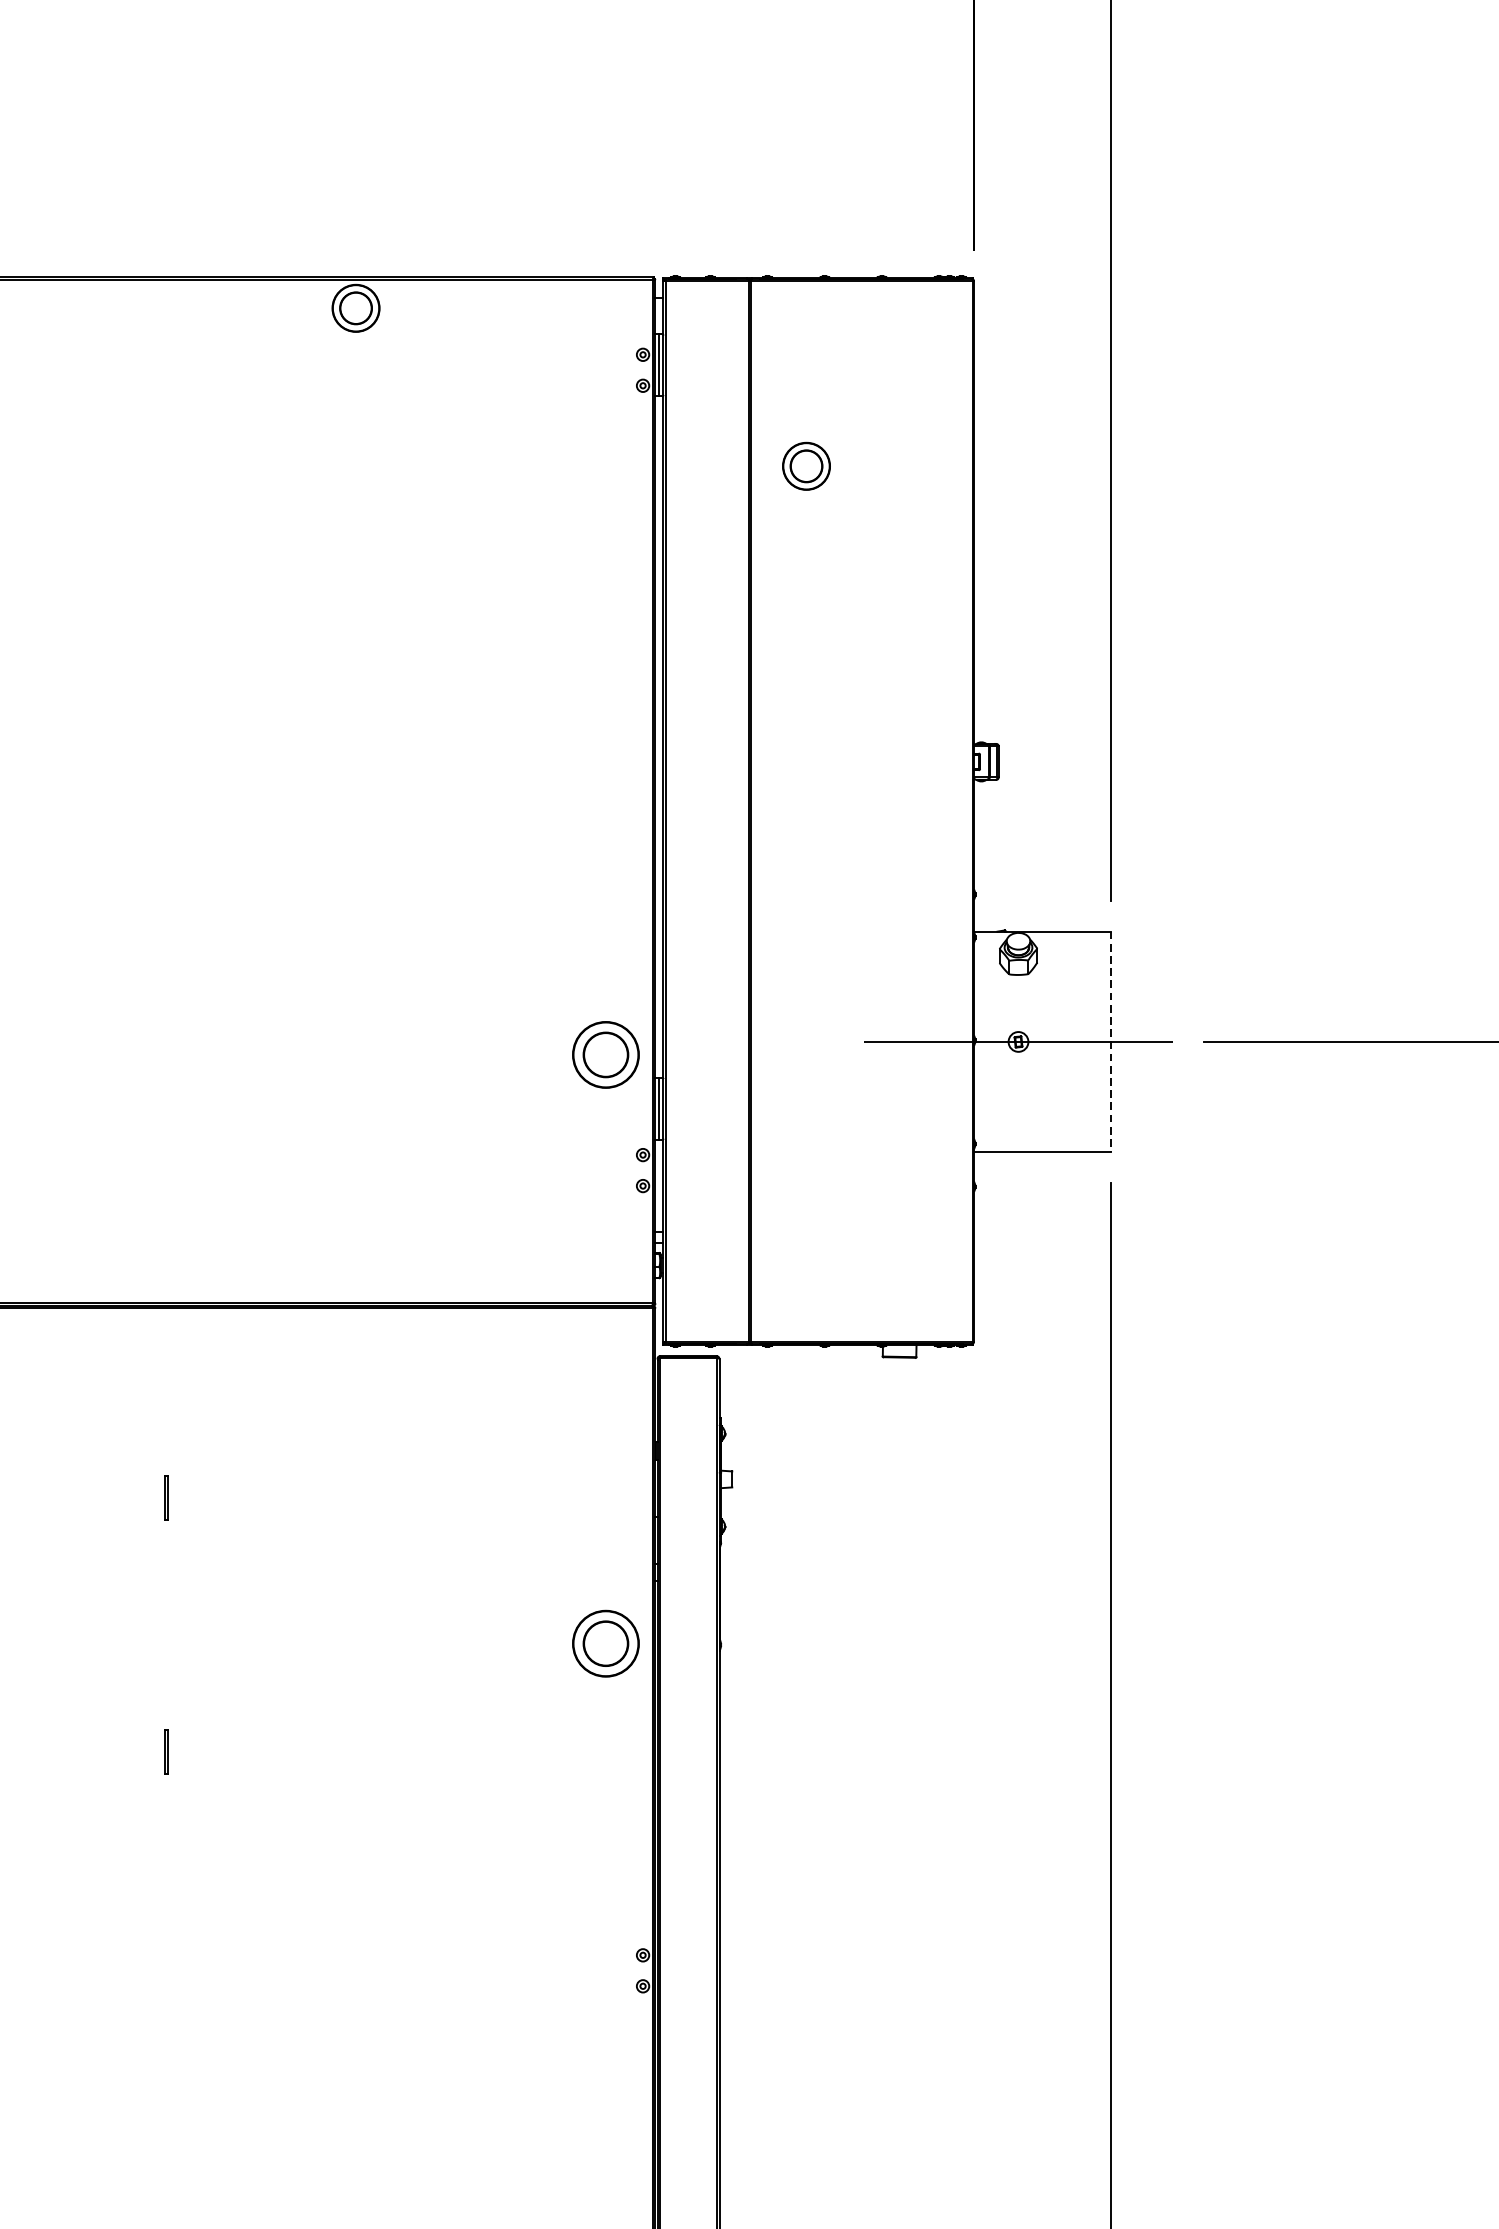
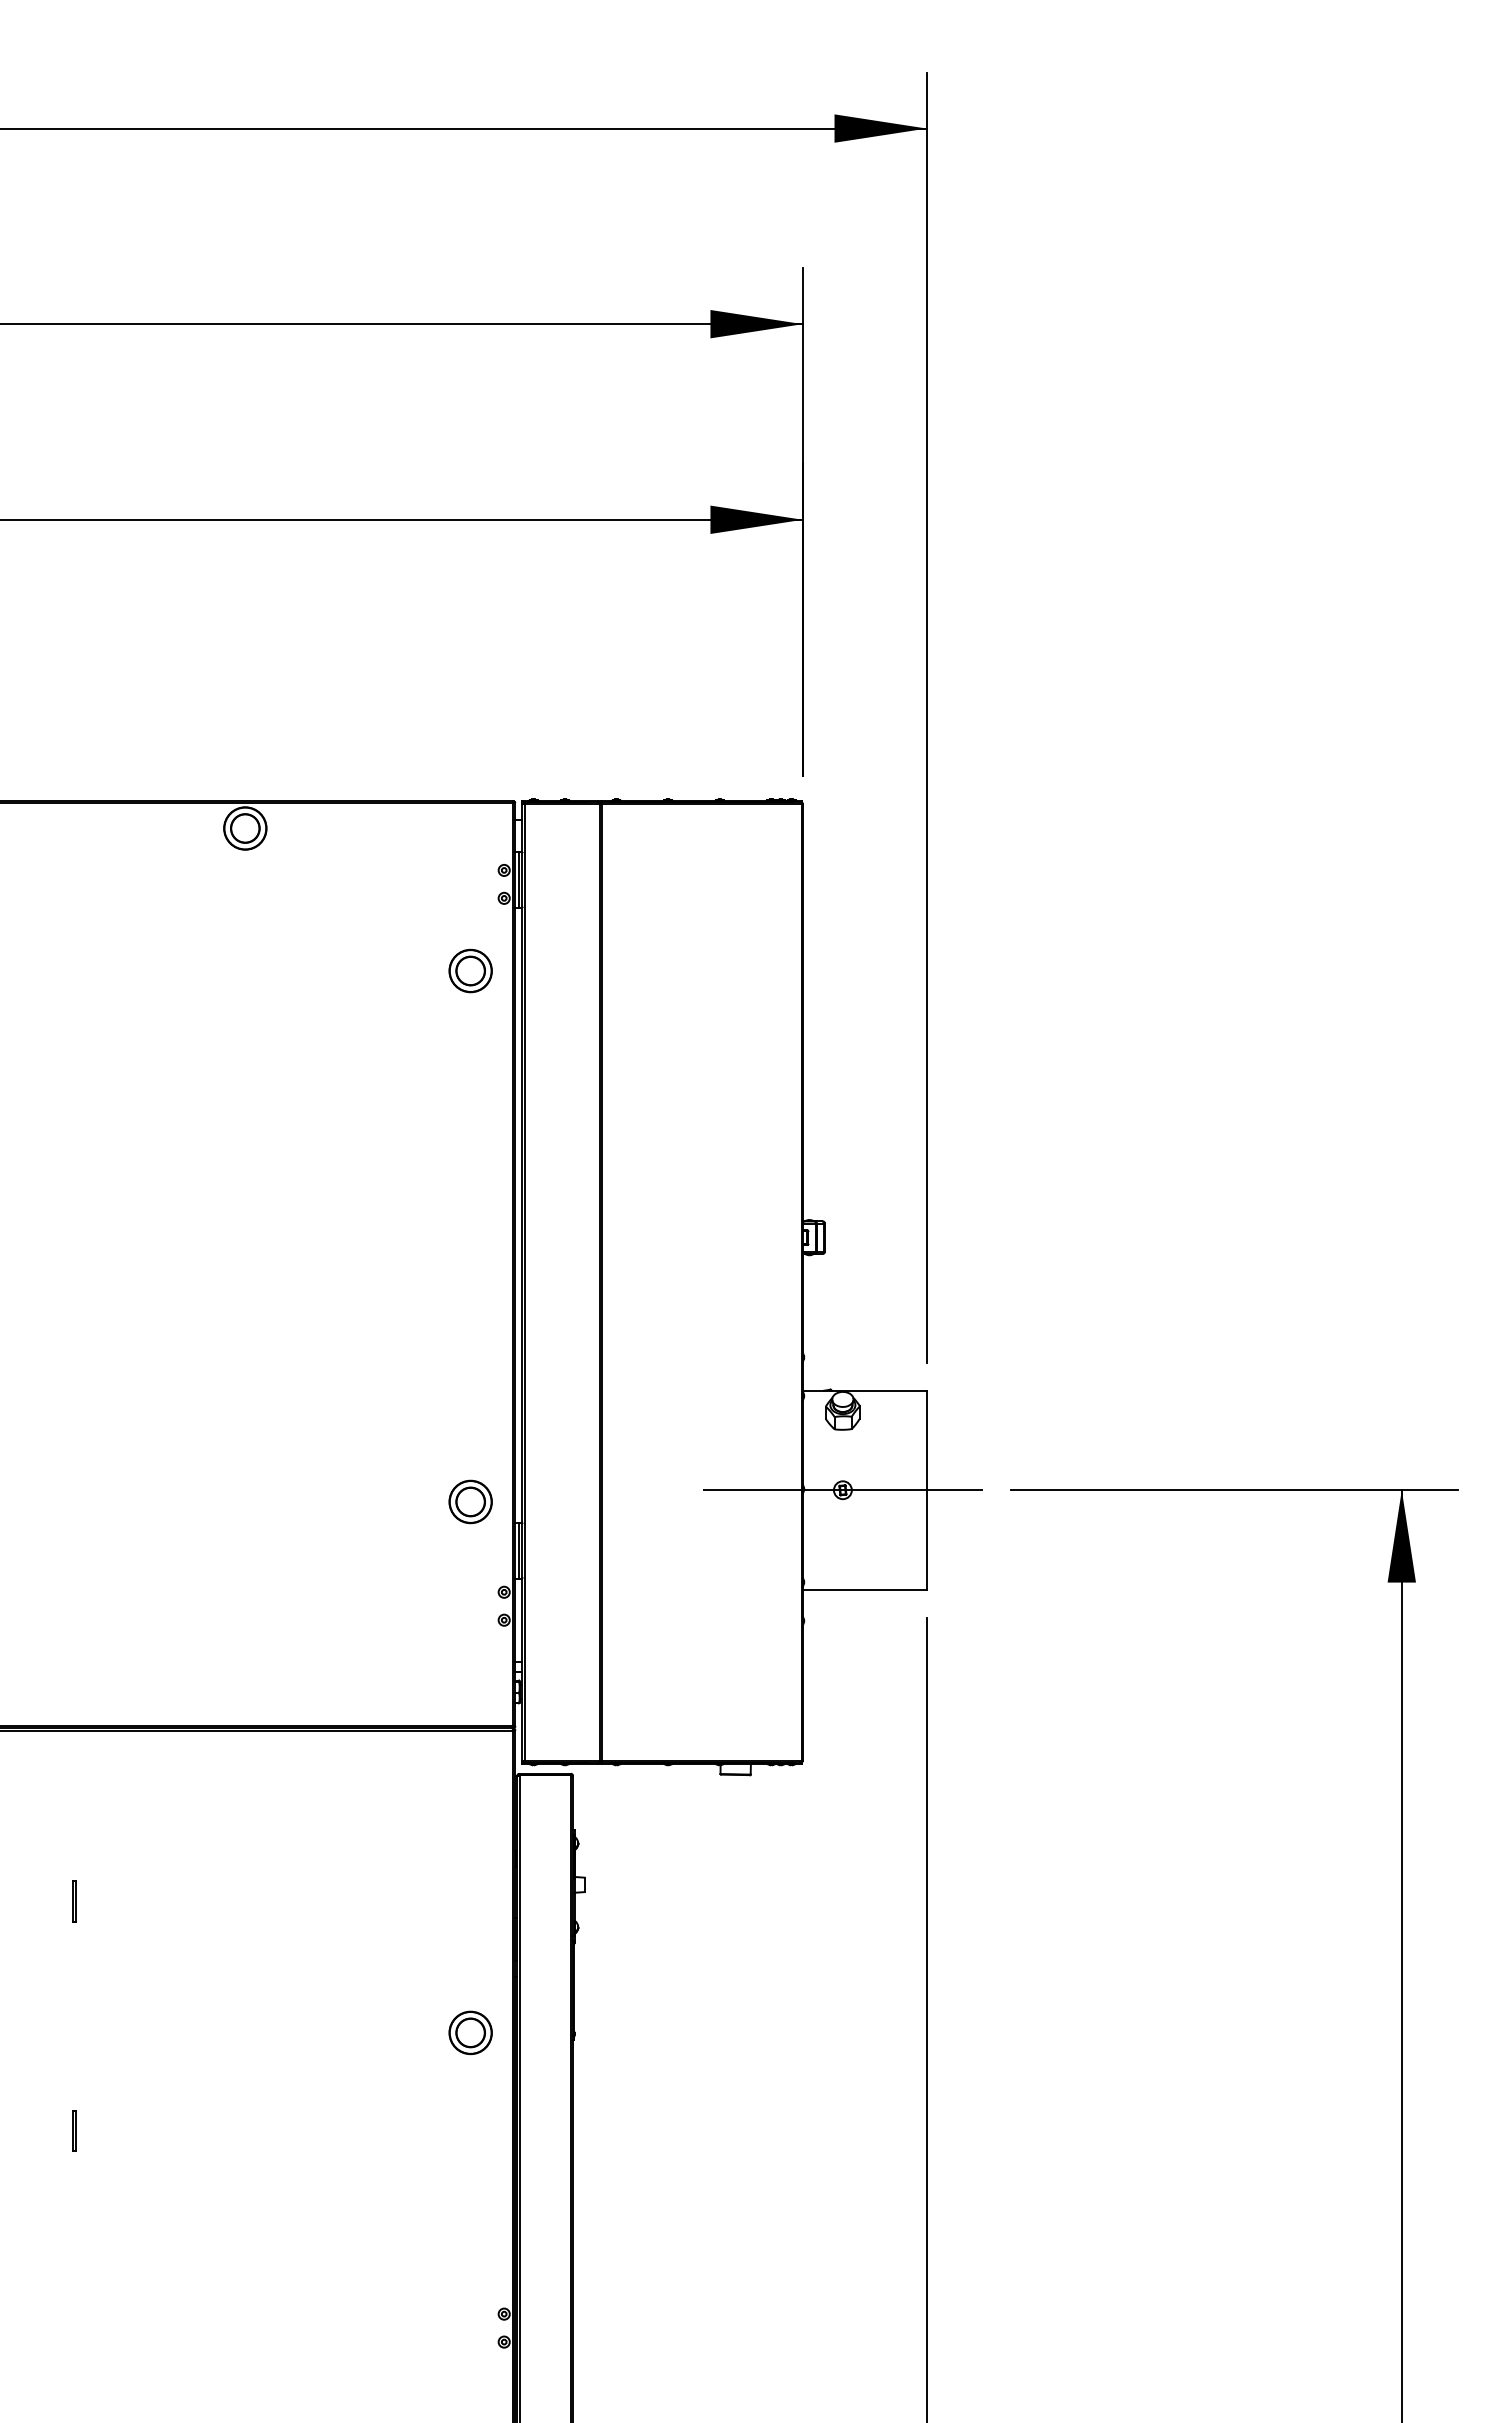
part: (806, 465) -> (470, 970), moved
line: (1111, 1042) -> (926, 1490), dashed -> solid
part: (605, 1054) -> (470, 1501), size x0.71
part: (605, 1643) -> (470, 2032), size x0.71

